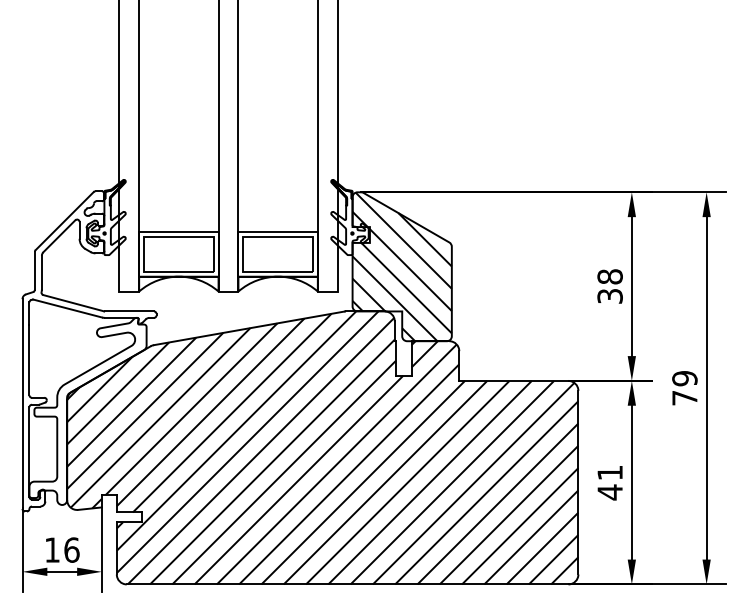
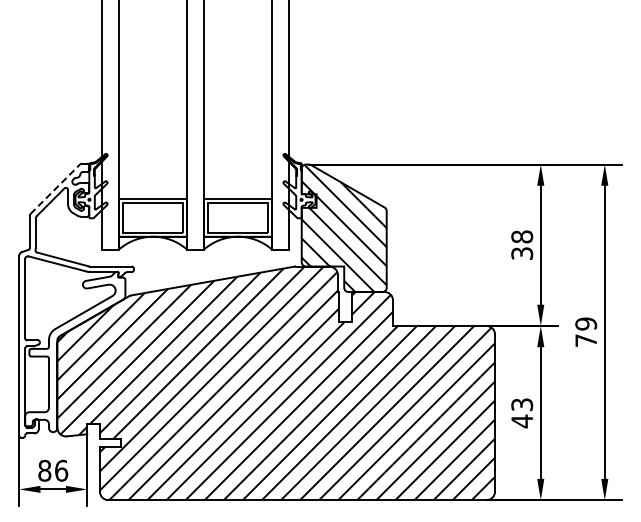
line: (64, 220) -> (55, 188), solid -> dashed
text: (610, 472) -> (522, 404), 41 -> 43
text: (52, 549) -> (44, 470), 16 -> 86

